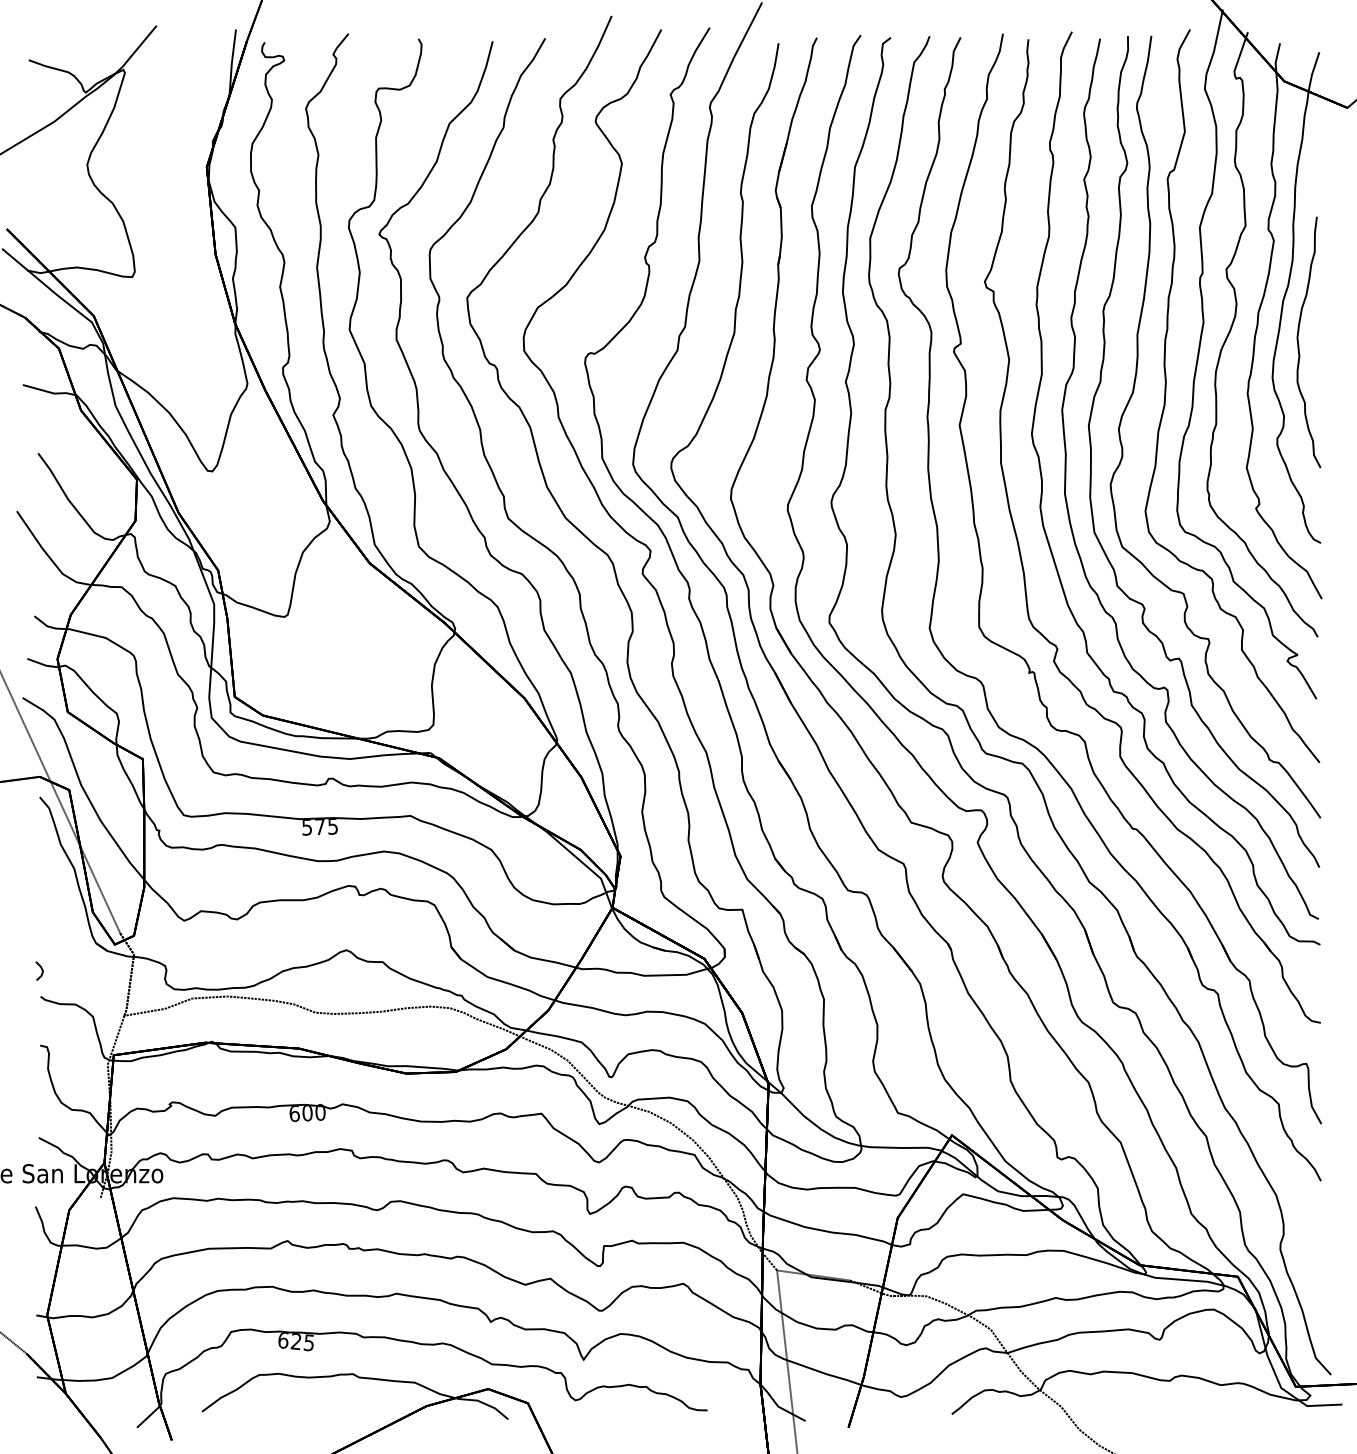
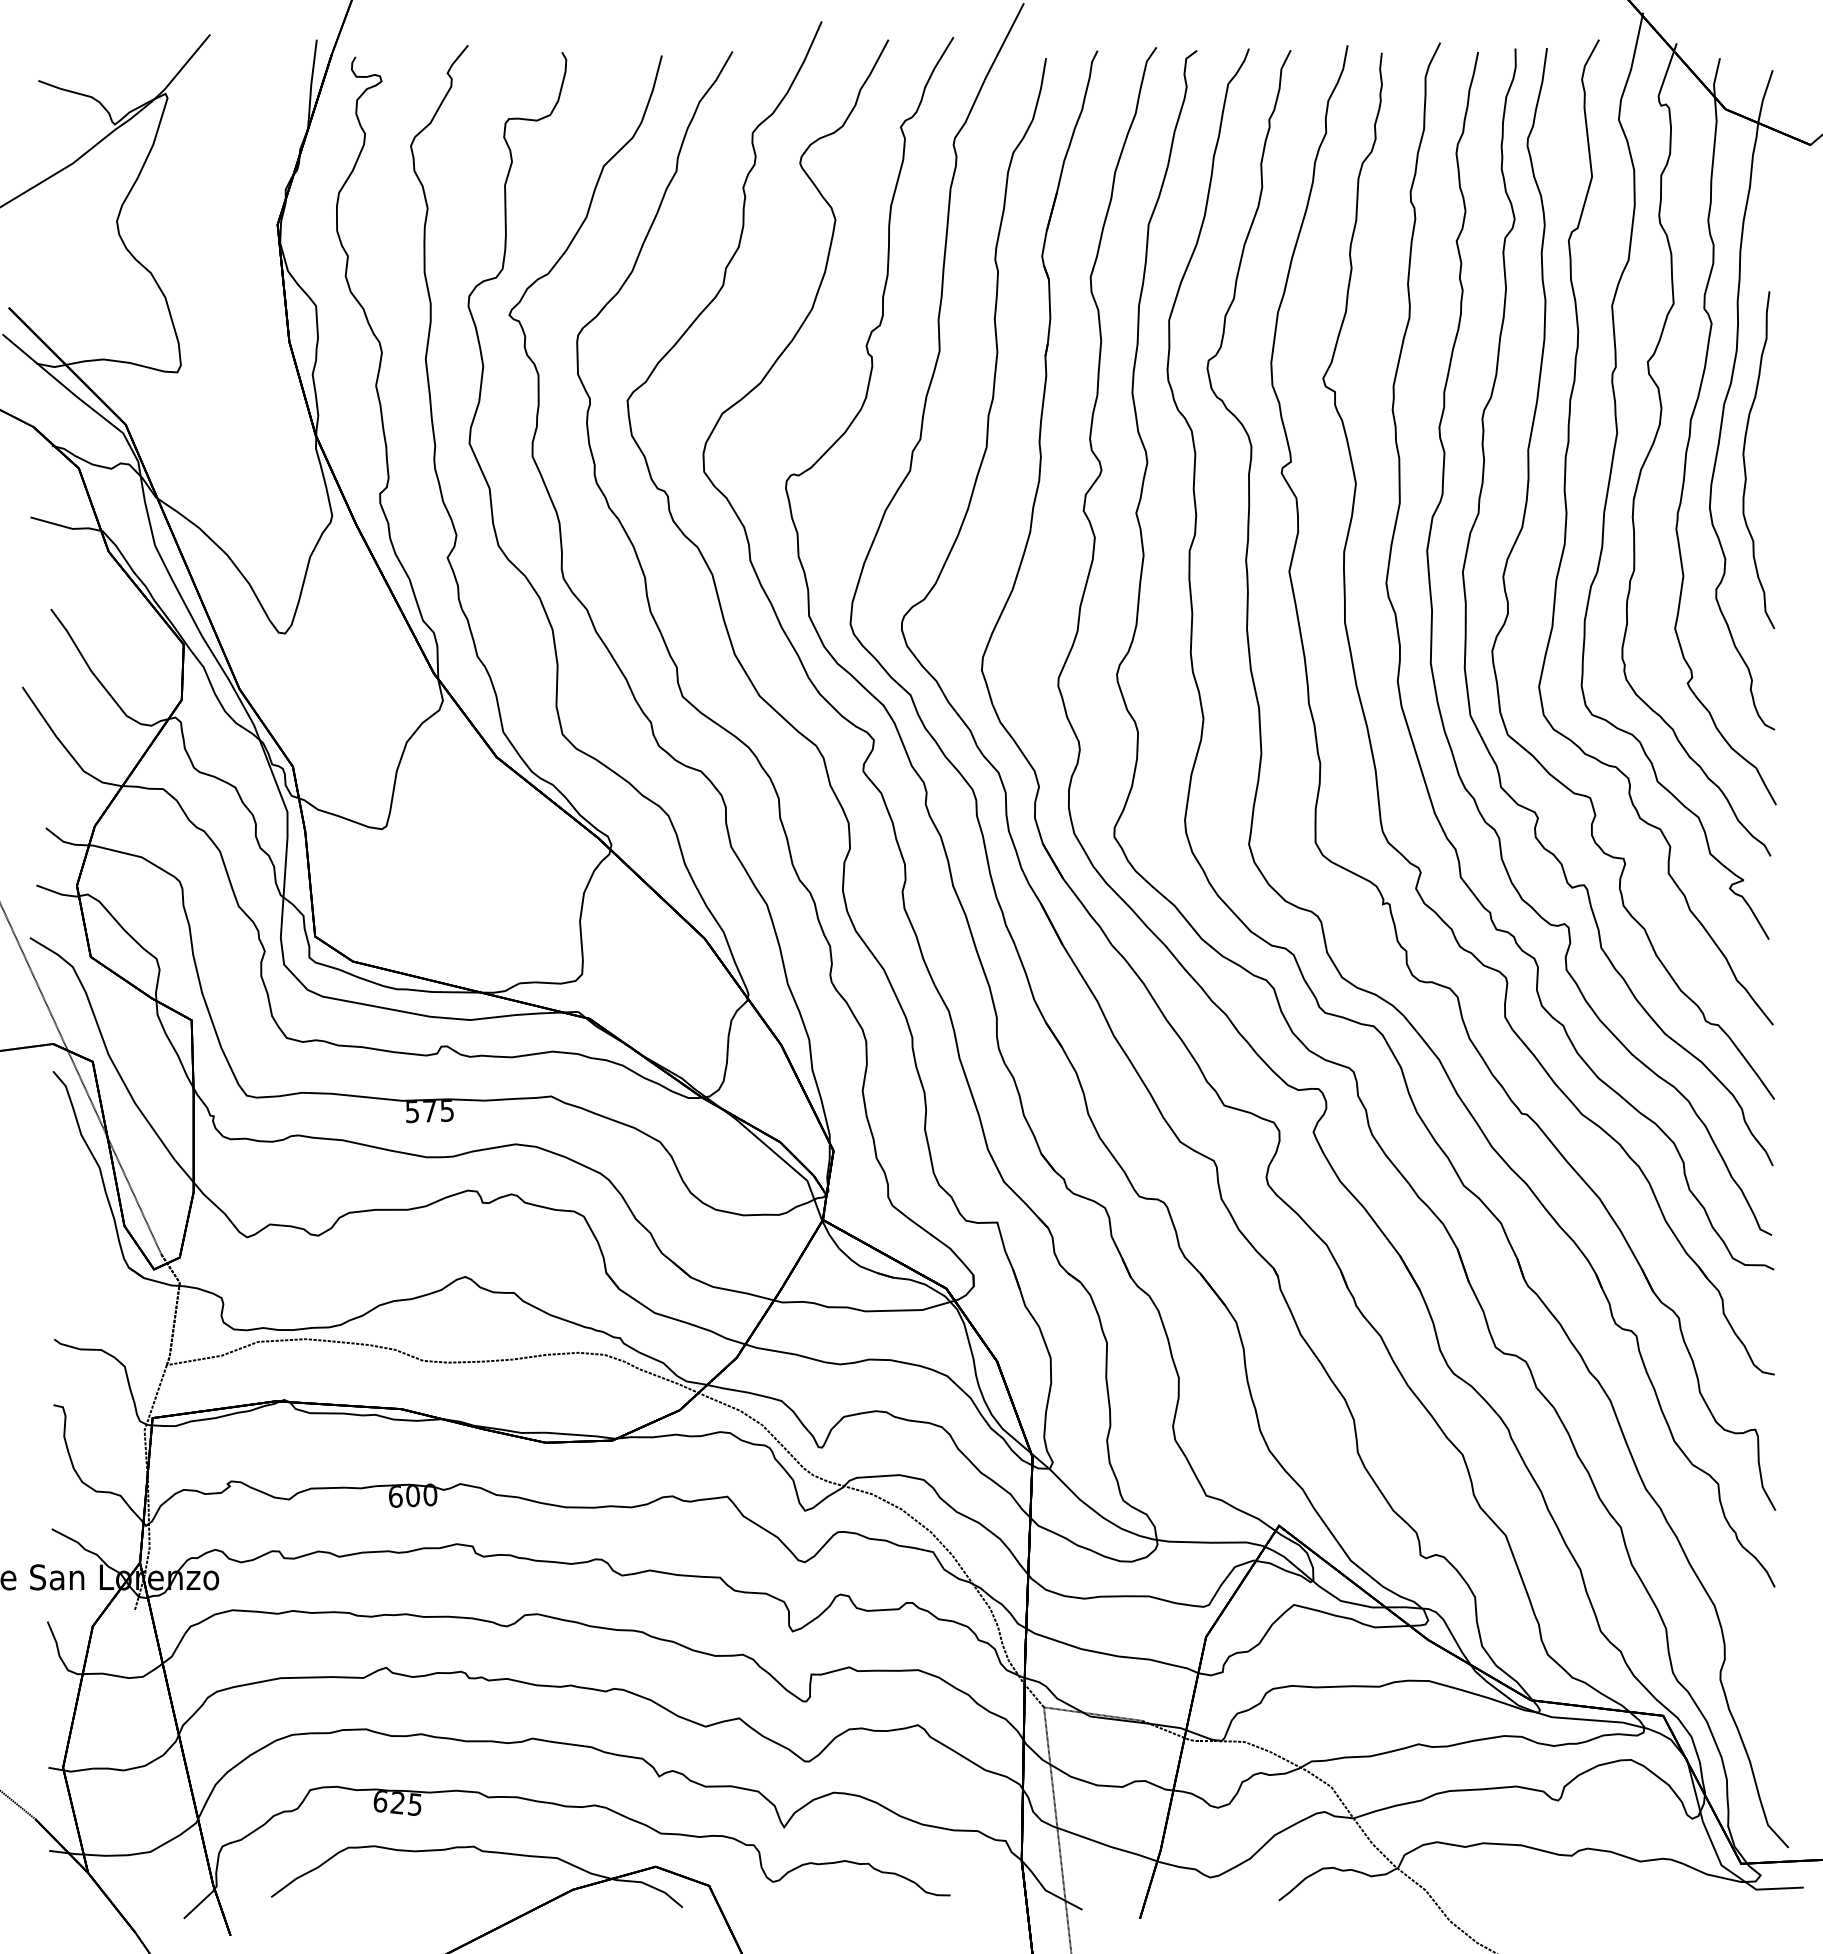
line: (41, 969) -> (55, 1303), removed

